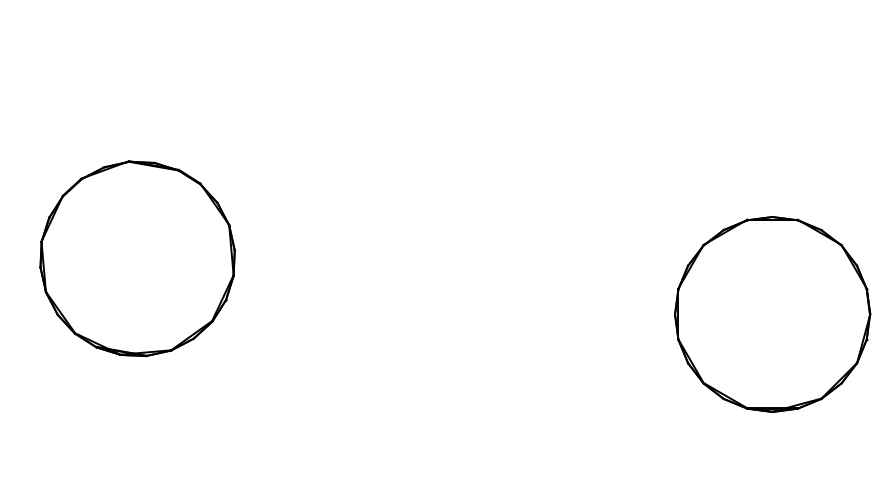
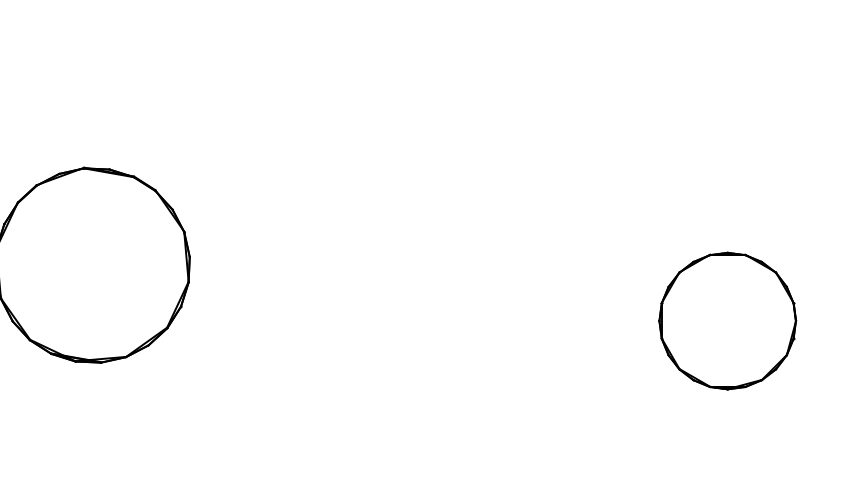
part: (772, 314) -> (727, 321), size x0.7

